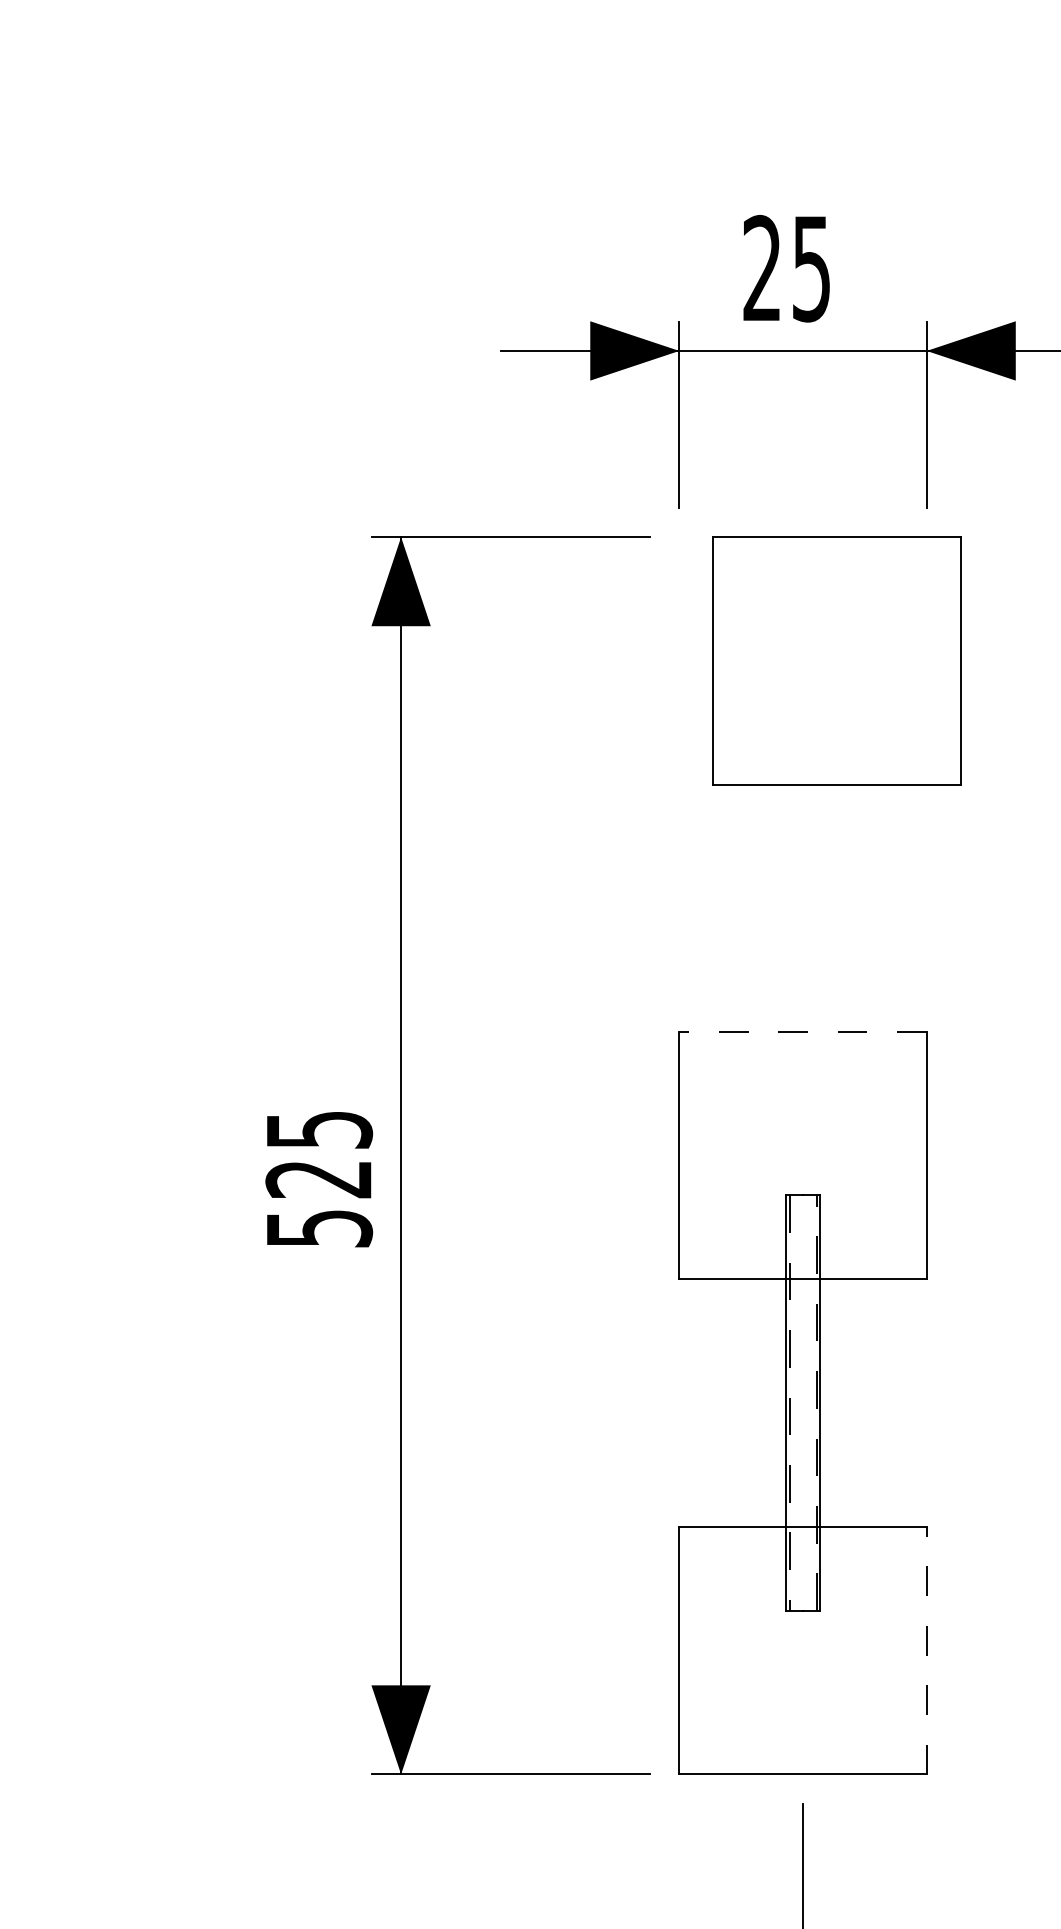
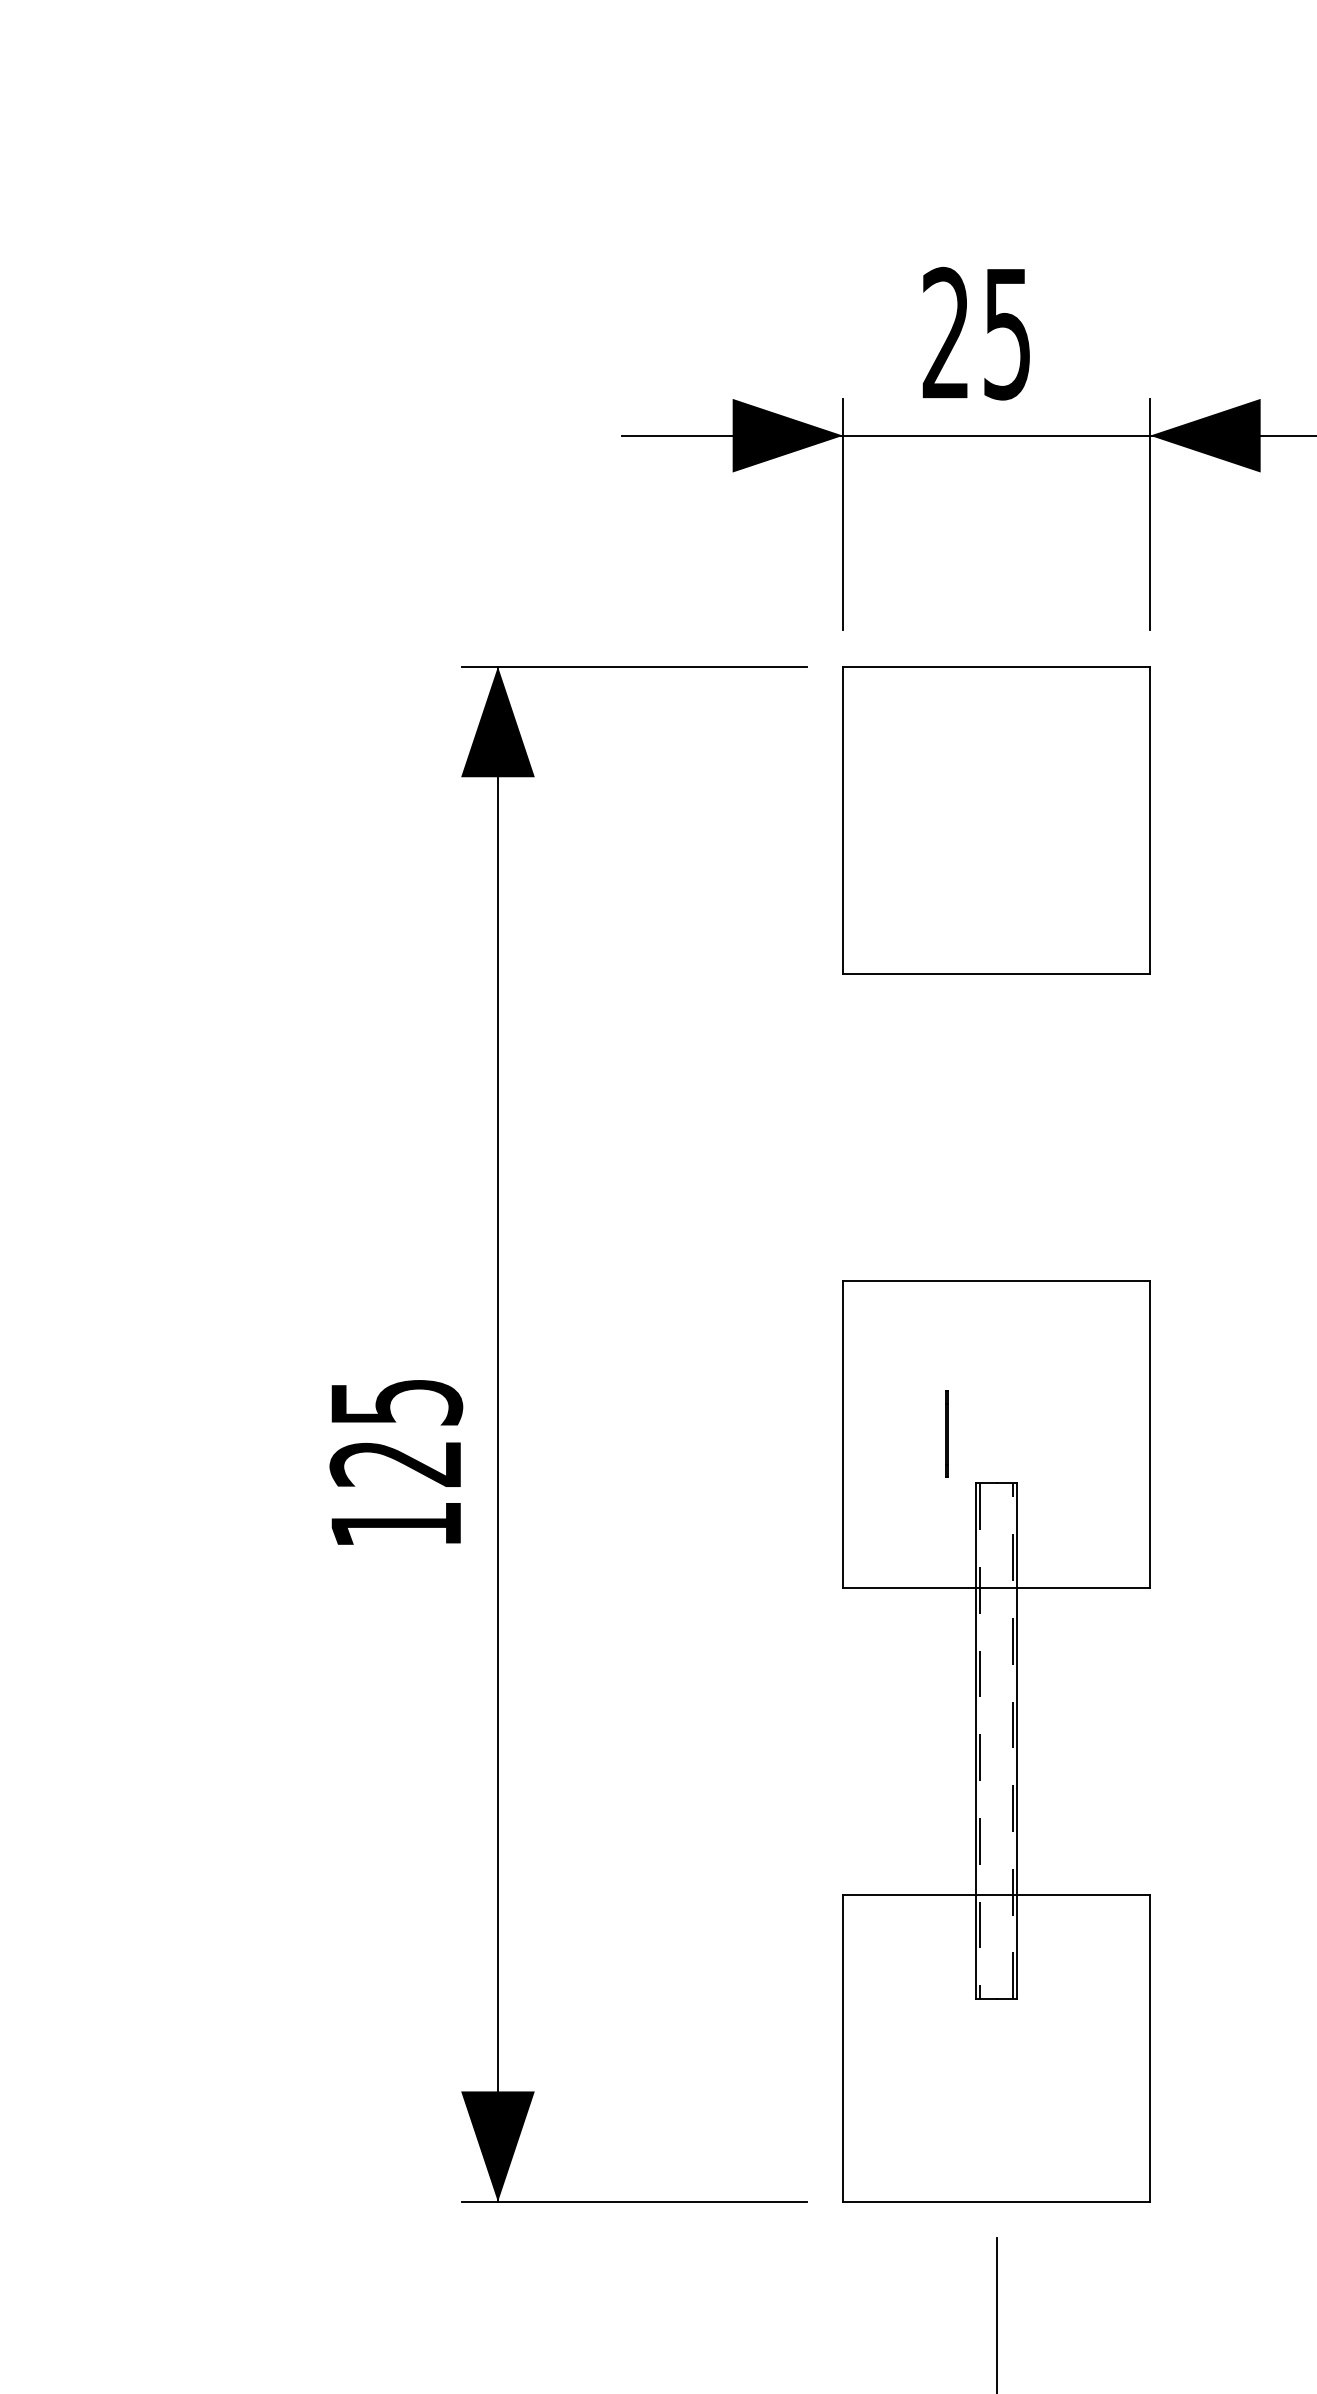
part: (836, 660) -> (995, 819), moved
line: (803, 1032) -> (997, 1281), dashed -> solid
line: (762, 1155) -> (946, 1433), added
text: (320, 1228) -> (397, 1524), 525 -> 125
line: (926, 1650) -> (1149, 2048), dashed -> solid

